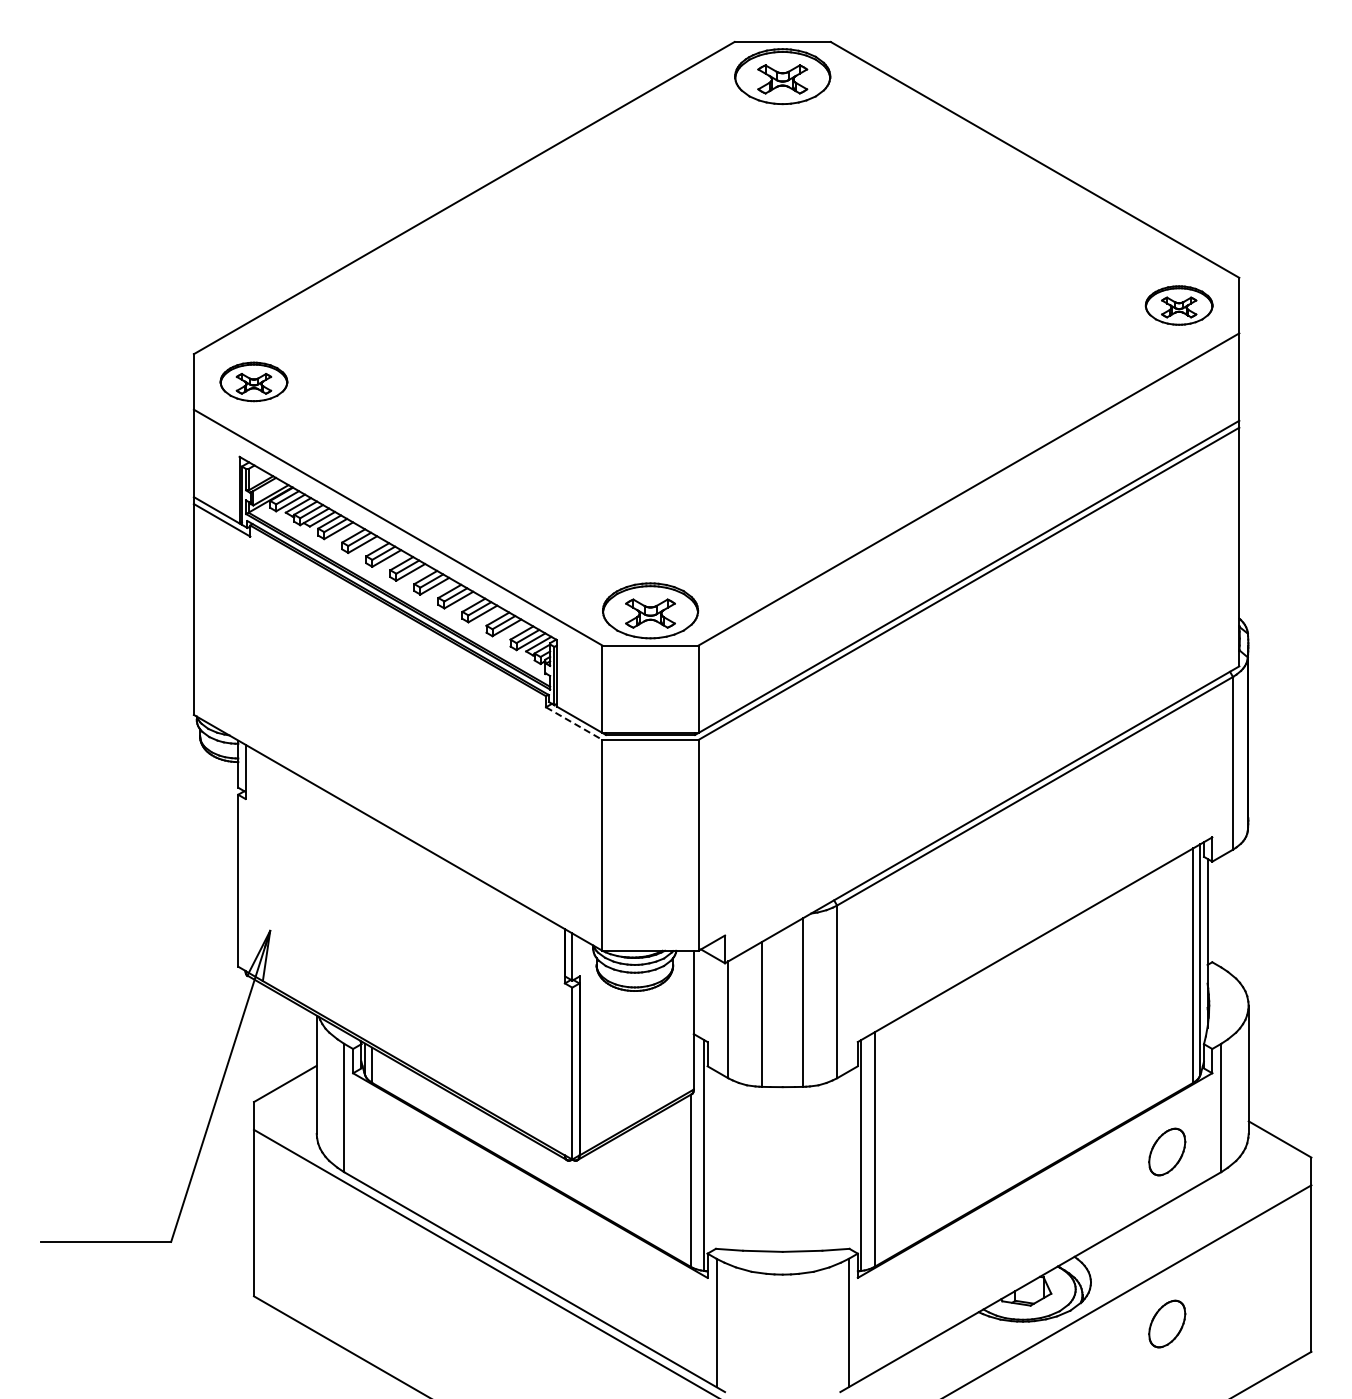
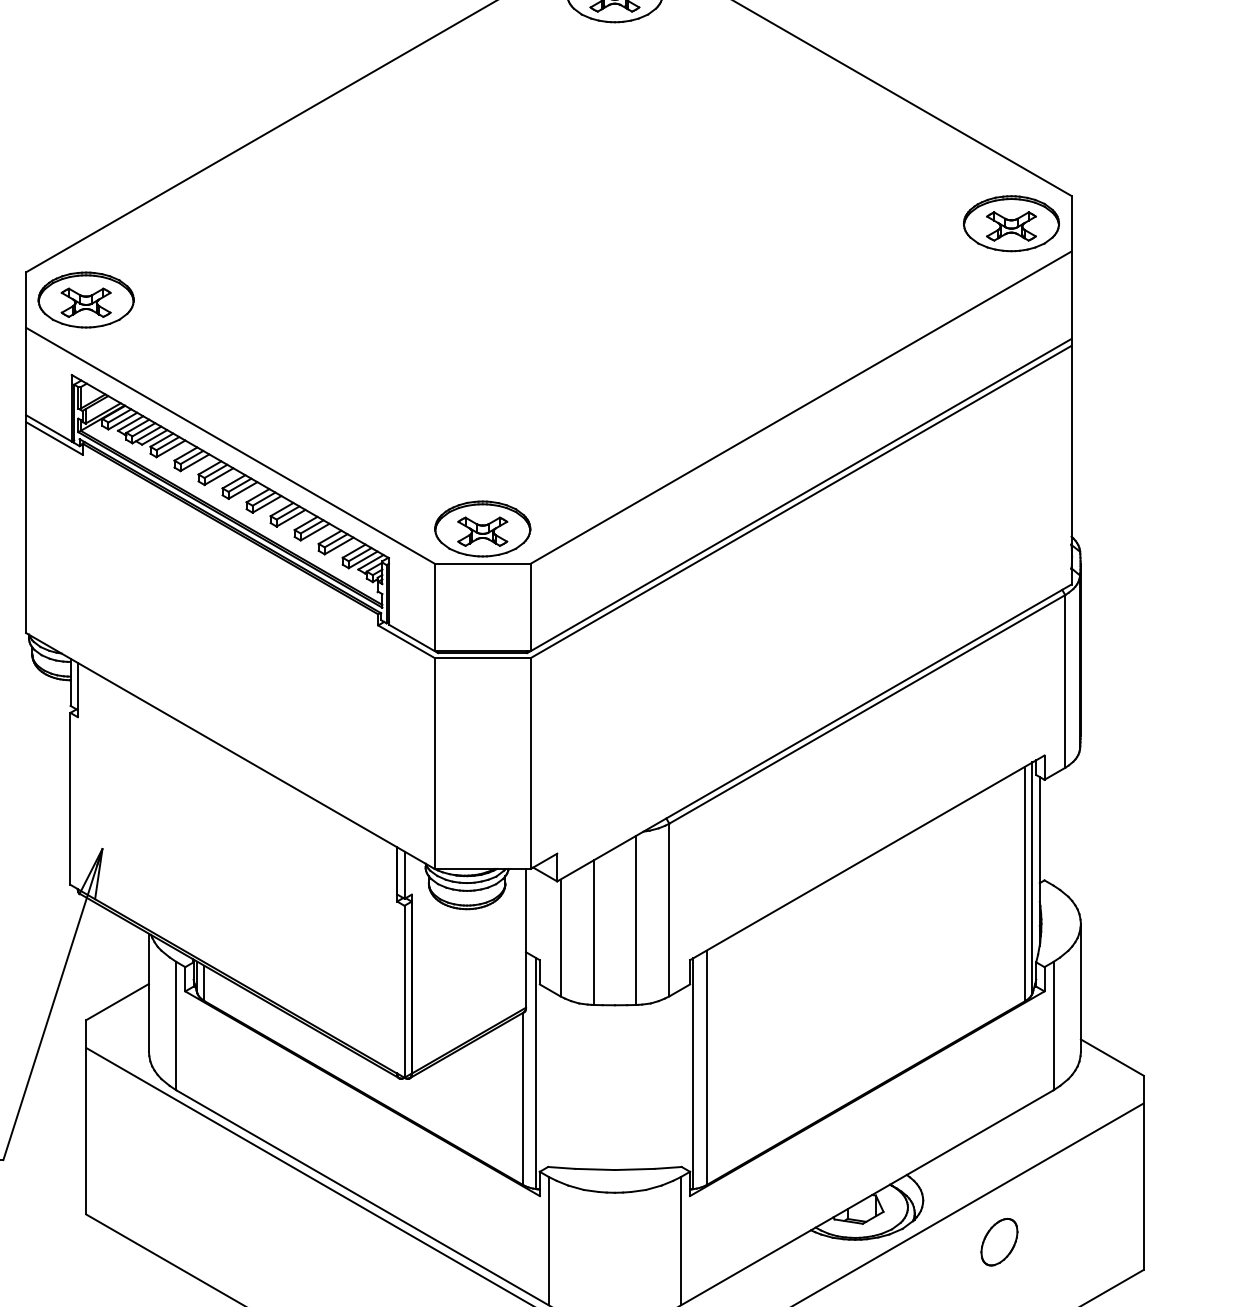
part: (1178, 305) -> (1010, 223), size x1.43
part: (253, 381) -> (85, 299), size x1.43
line: (574, 723) -> (406, 641), dashed -> solid
part: (1167, 1151) -> (999, 1069), removed

